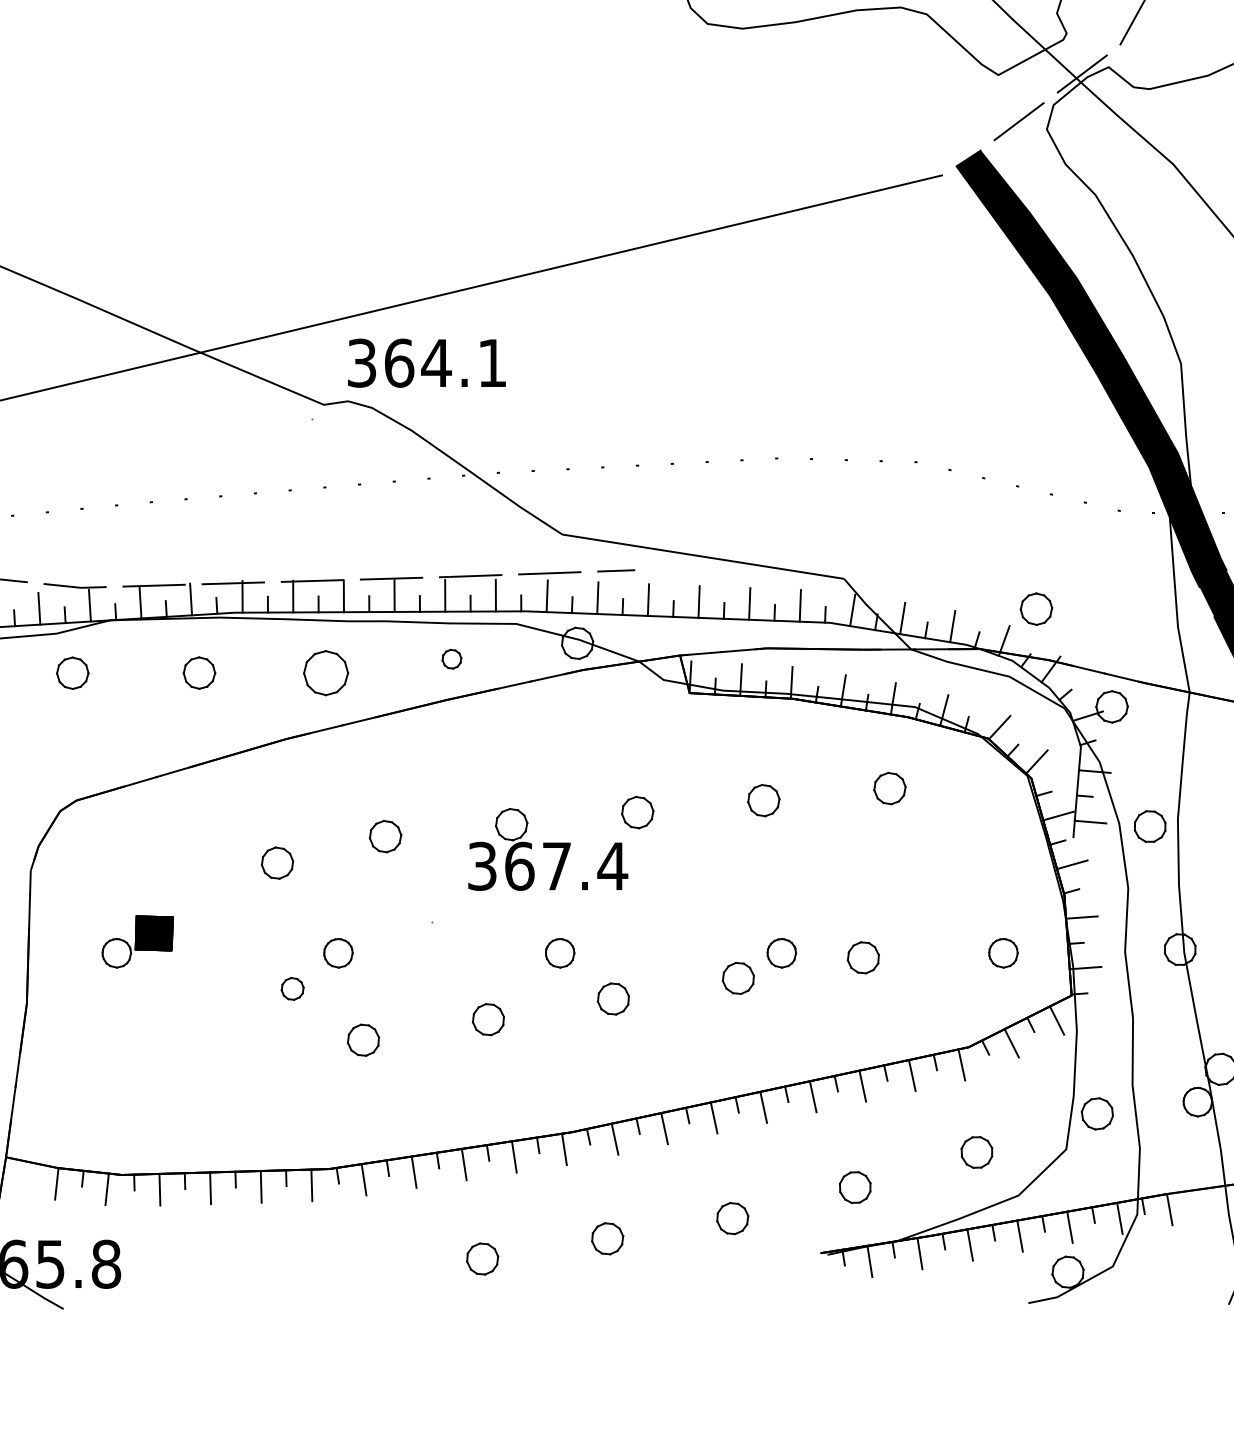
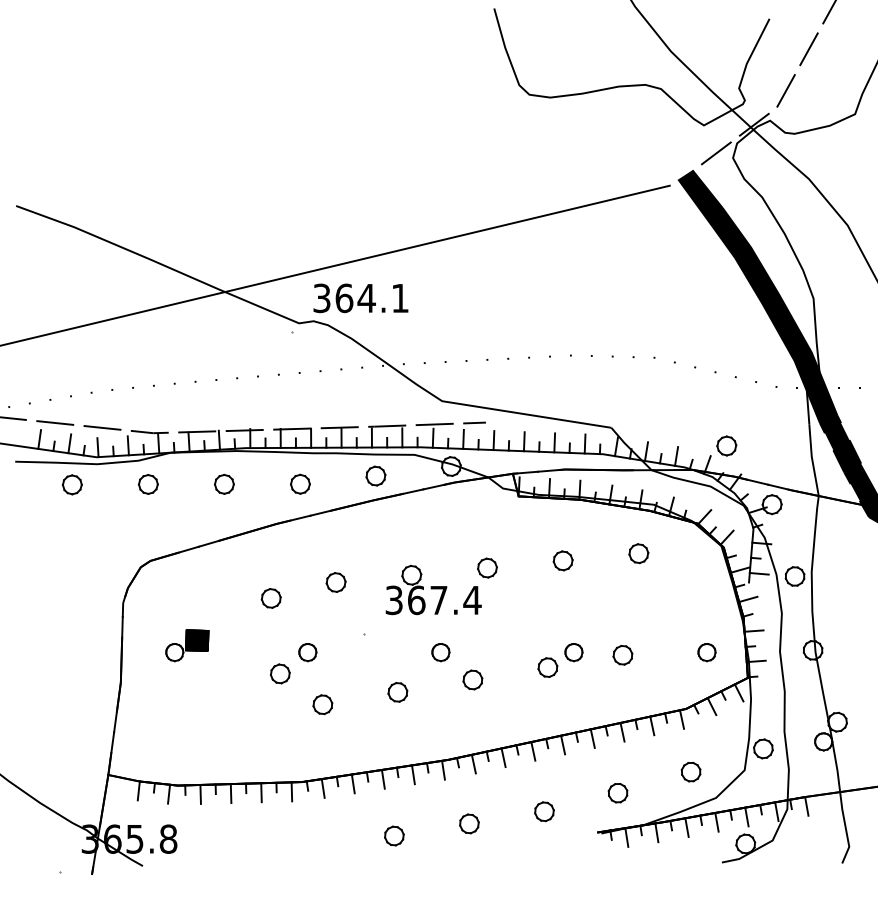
part: (451, 658) -> (375, 475), size x1.67
part: (326, 671) -> (300, 483), size x0.71
part: (292, 988) -> (280, 673), size x1.43

